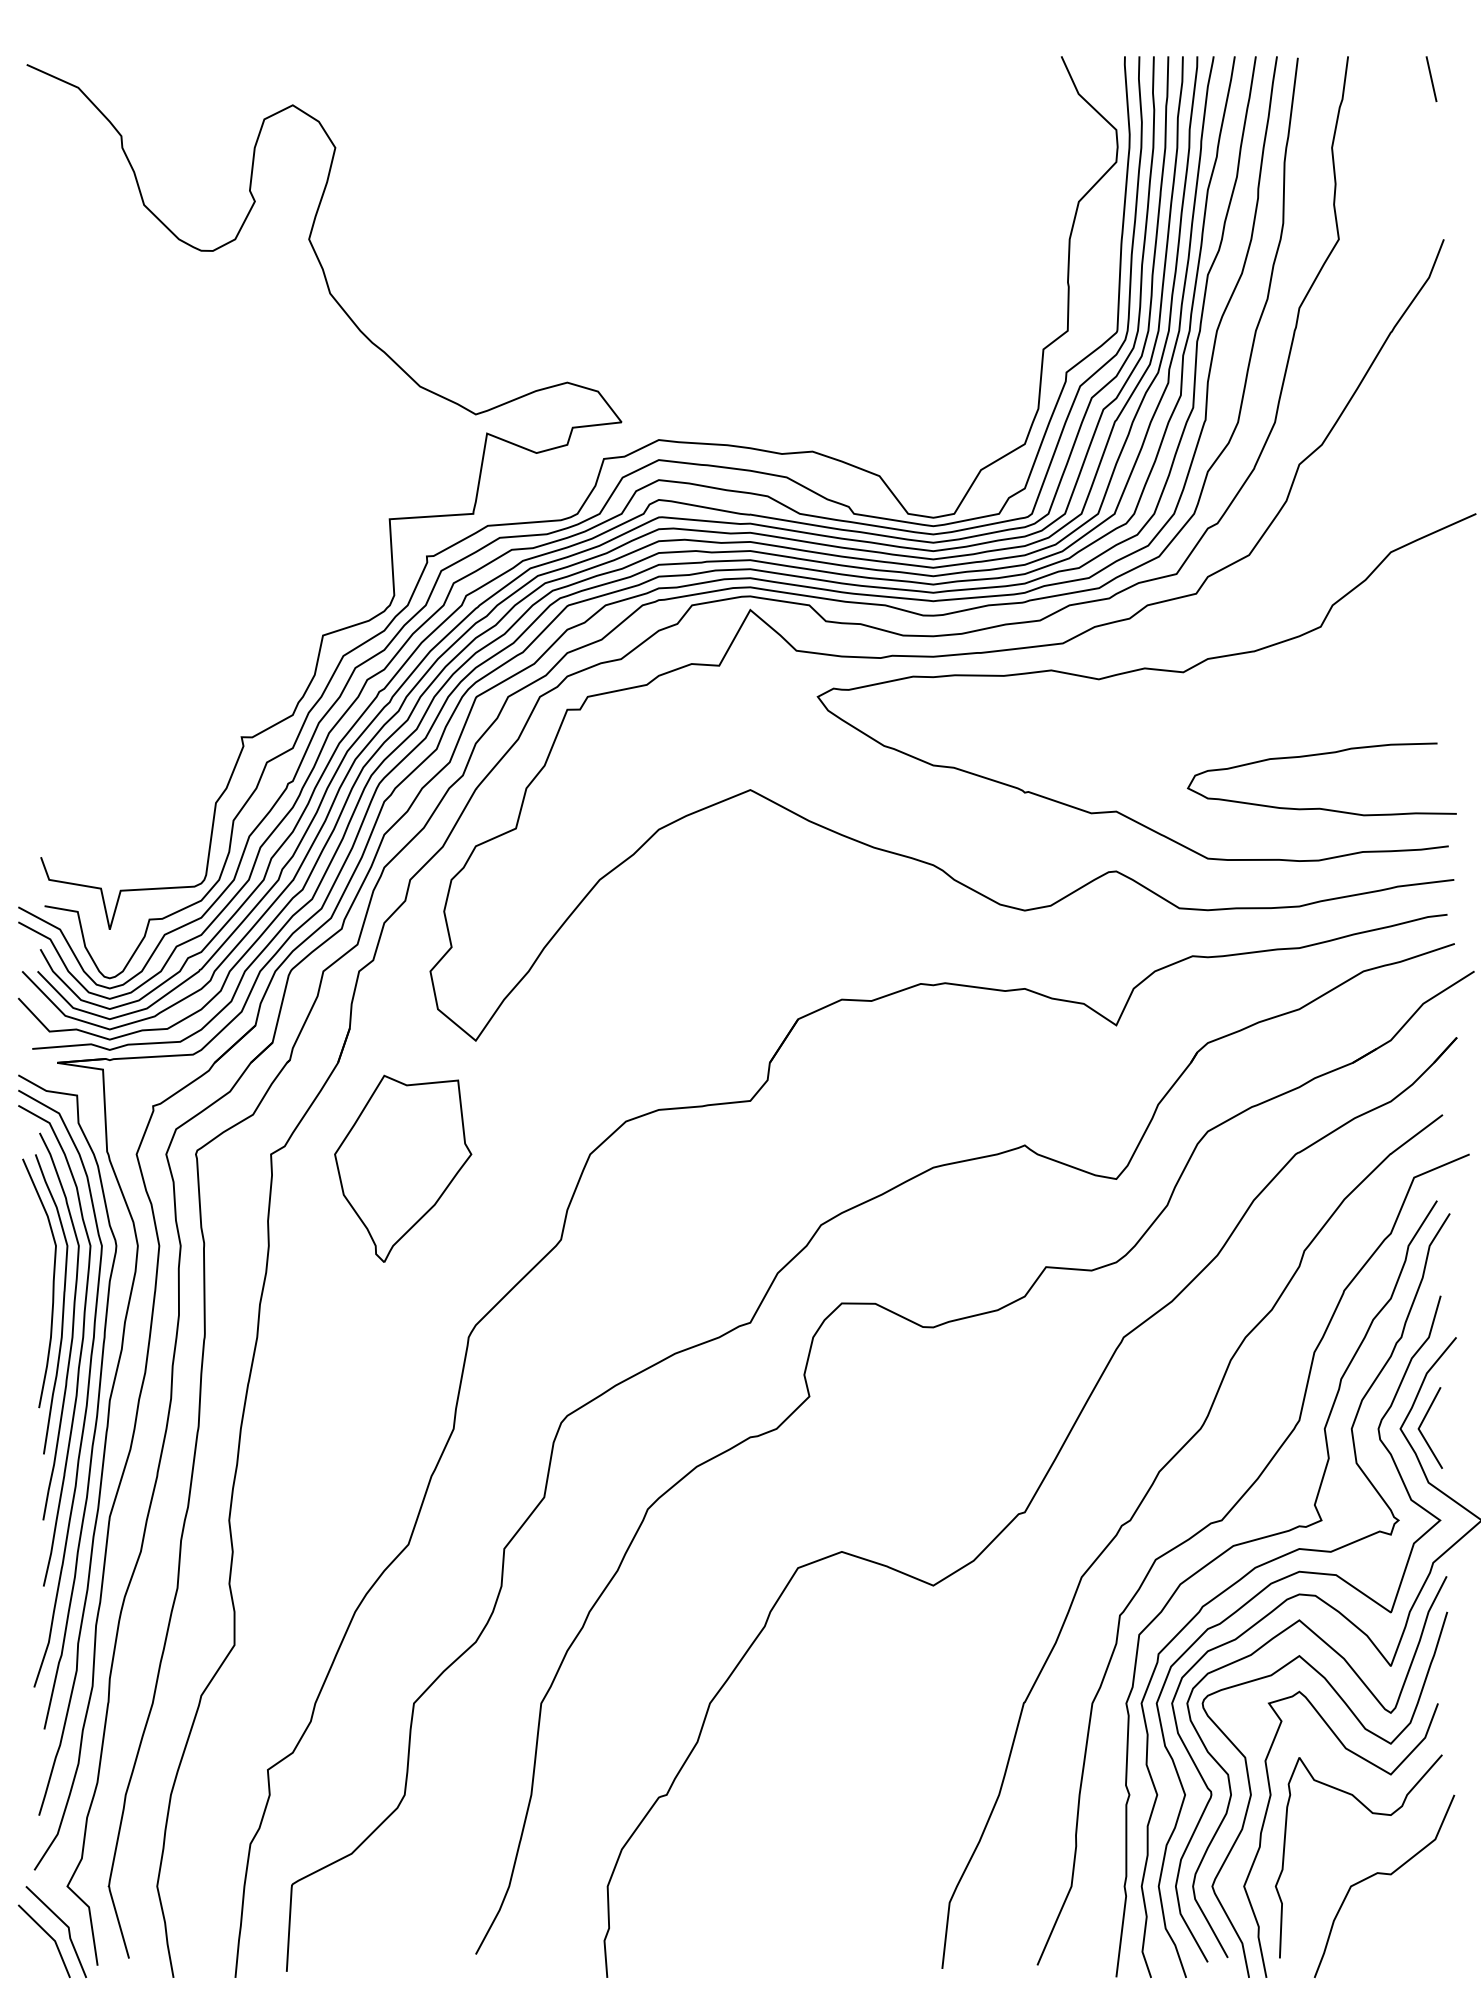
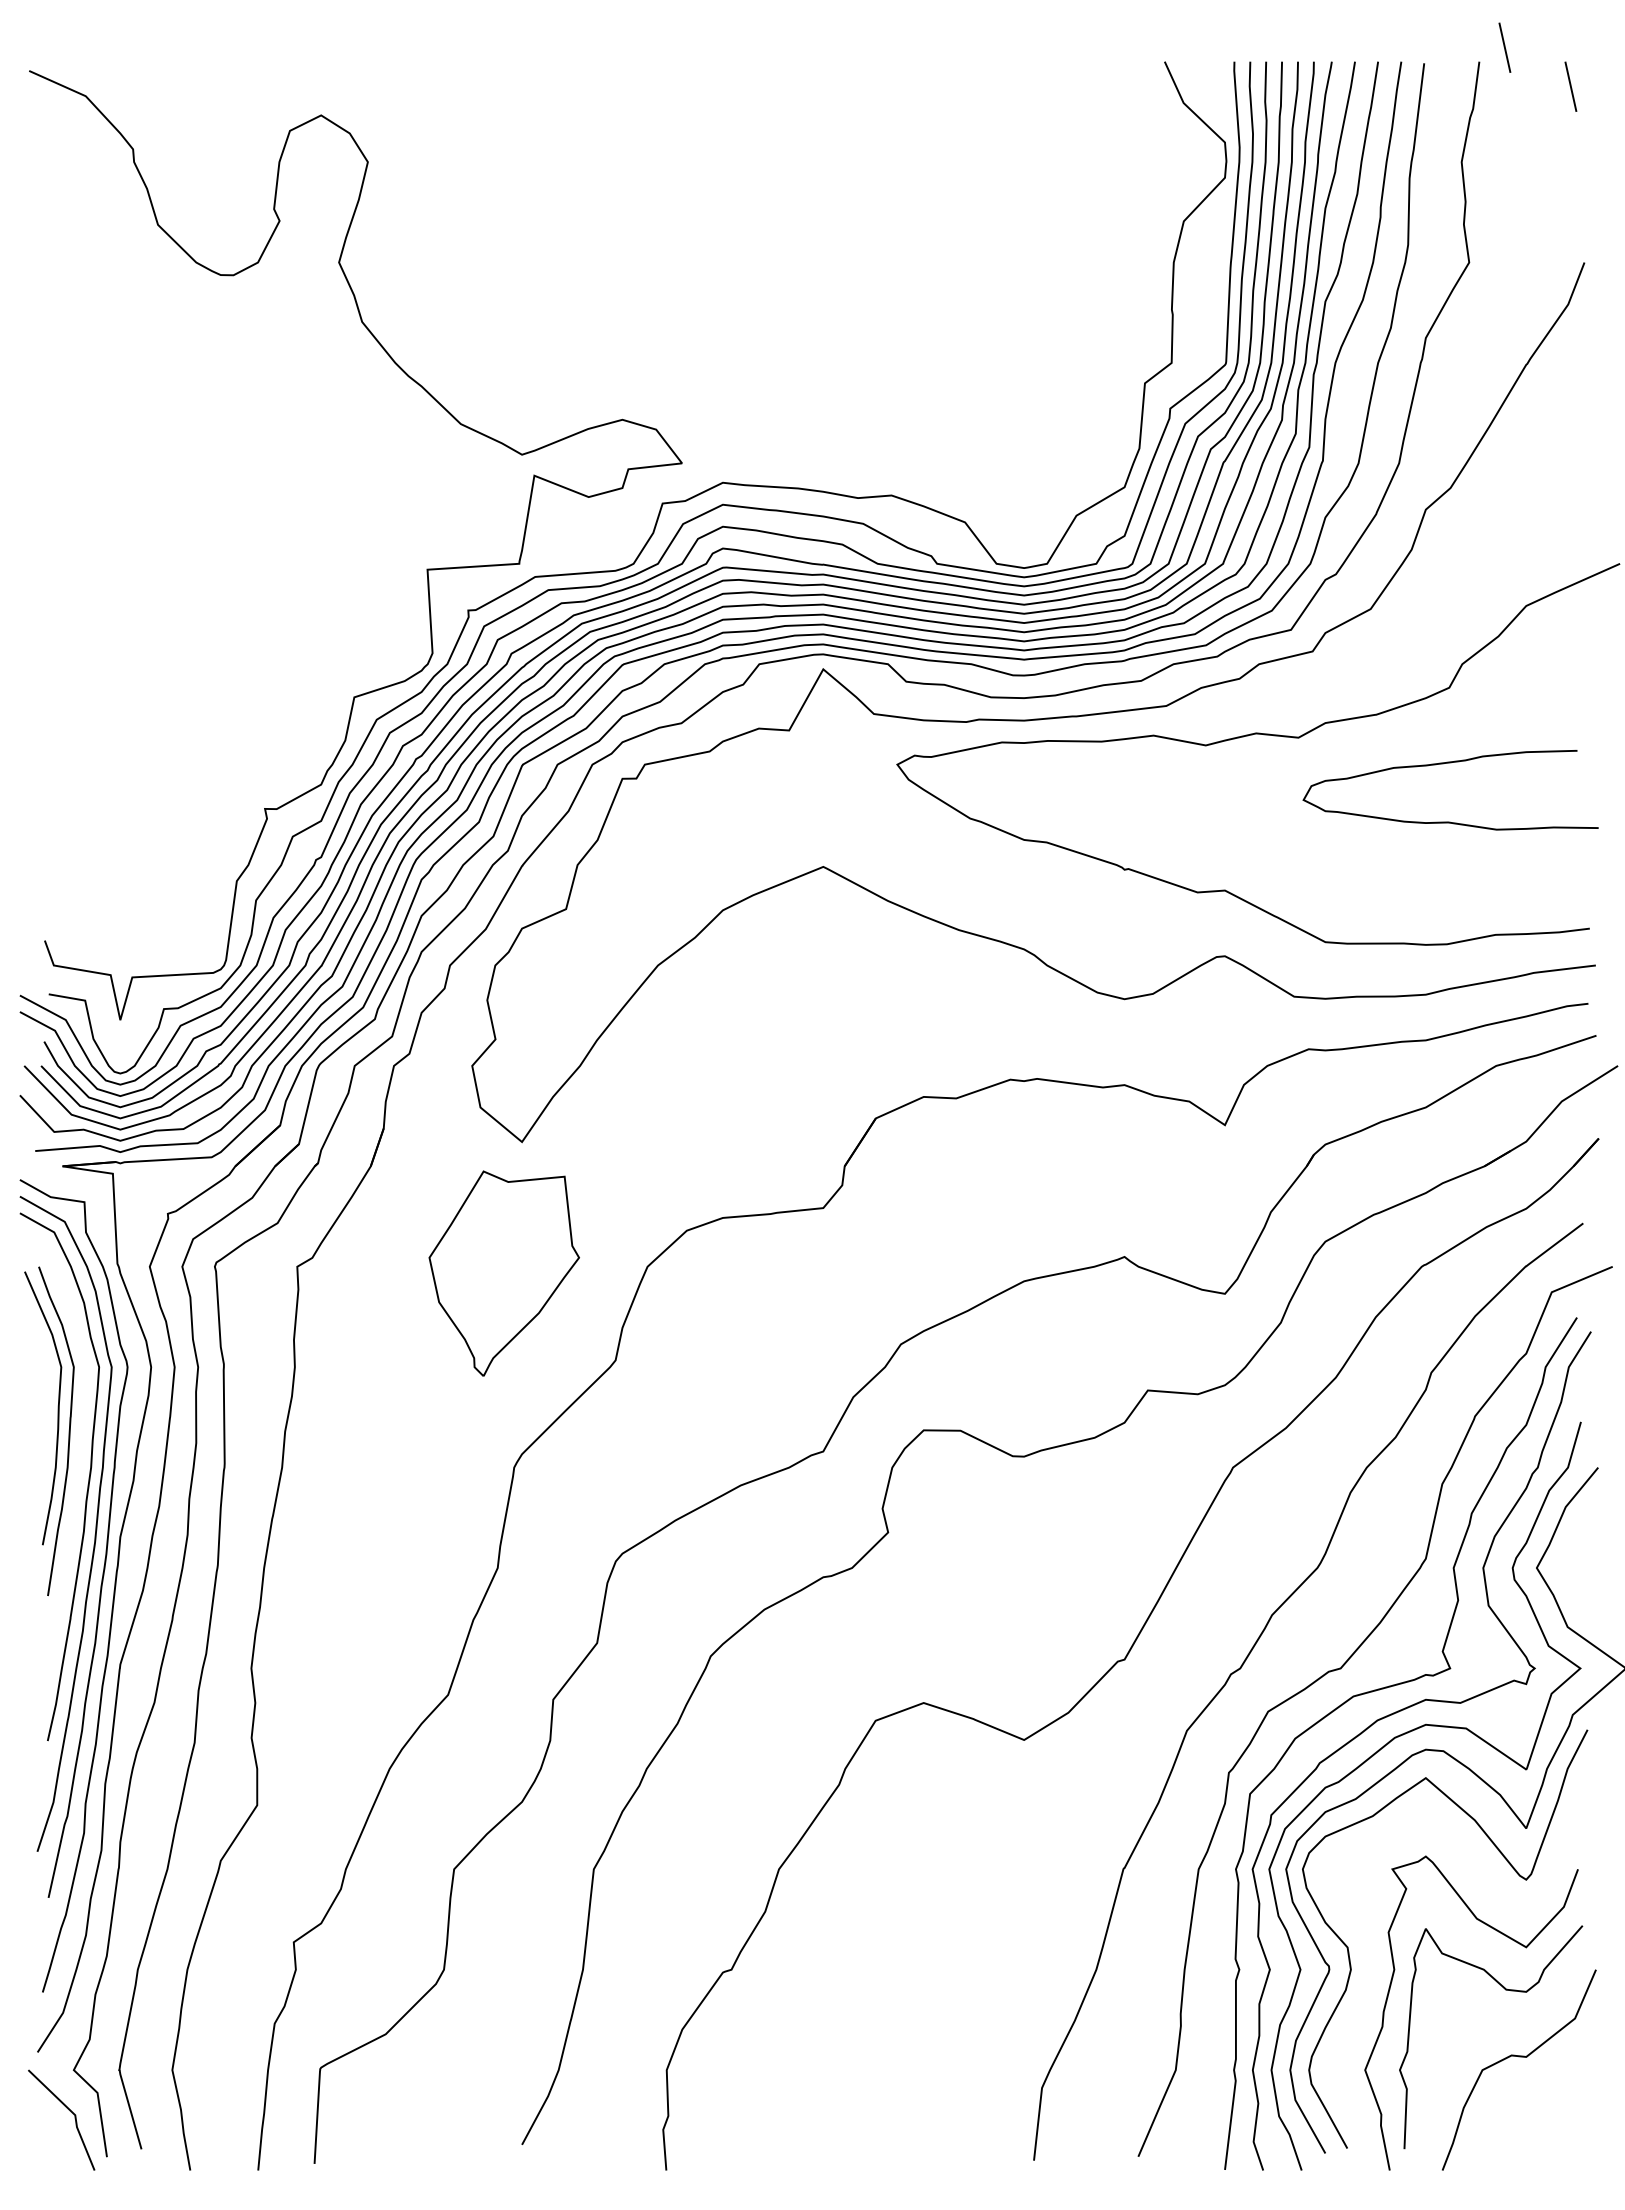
line: (1371, 43) -> (1504, 47), added
curve: (1315, 755) -> (1443, 764), moved
part: (402, 1168) -> (503, 1273), moved
curve: (71, 1330) -> (78, 1460), removed
line: (1422, 1422) -> (1561, 1561), removed
curve: (1251, 1794) -> (1373, 1969), removed
line: (48, 1935) -> (53, 2124), removed

